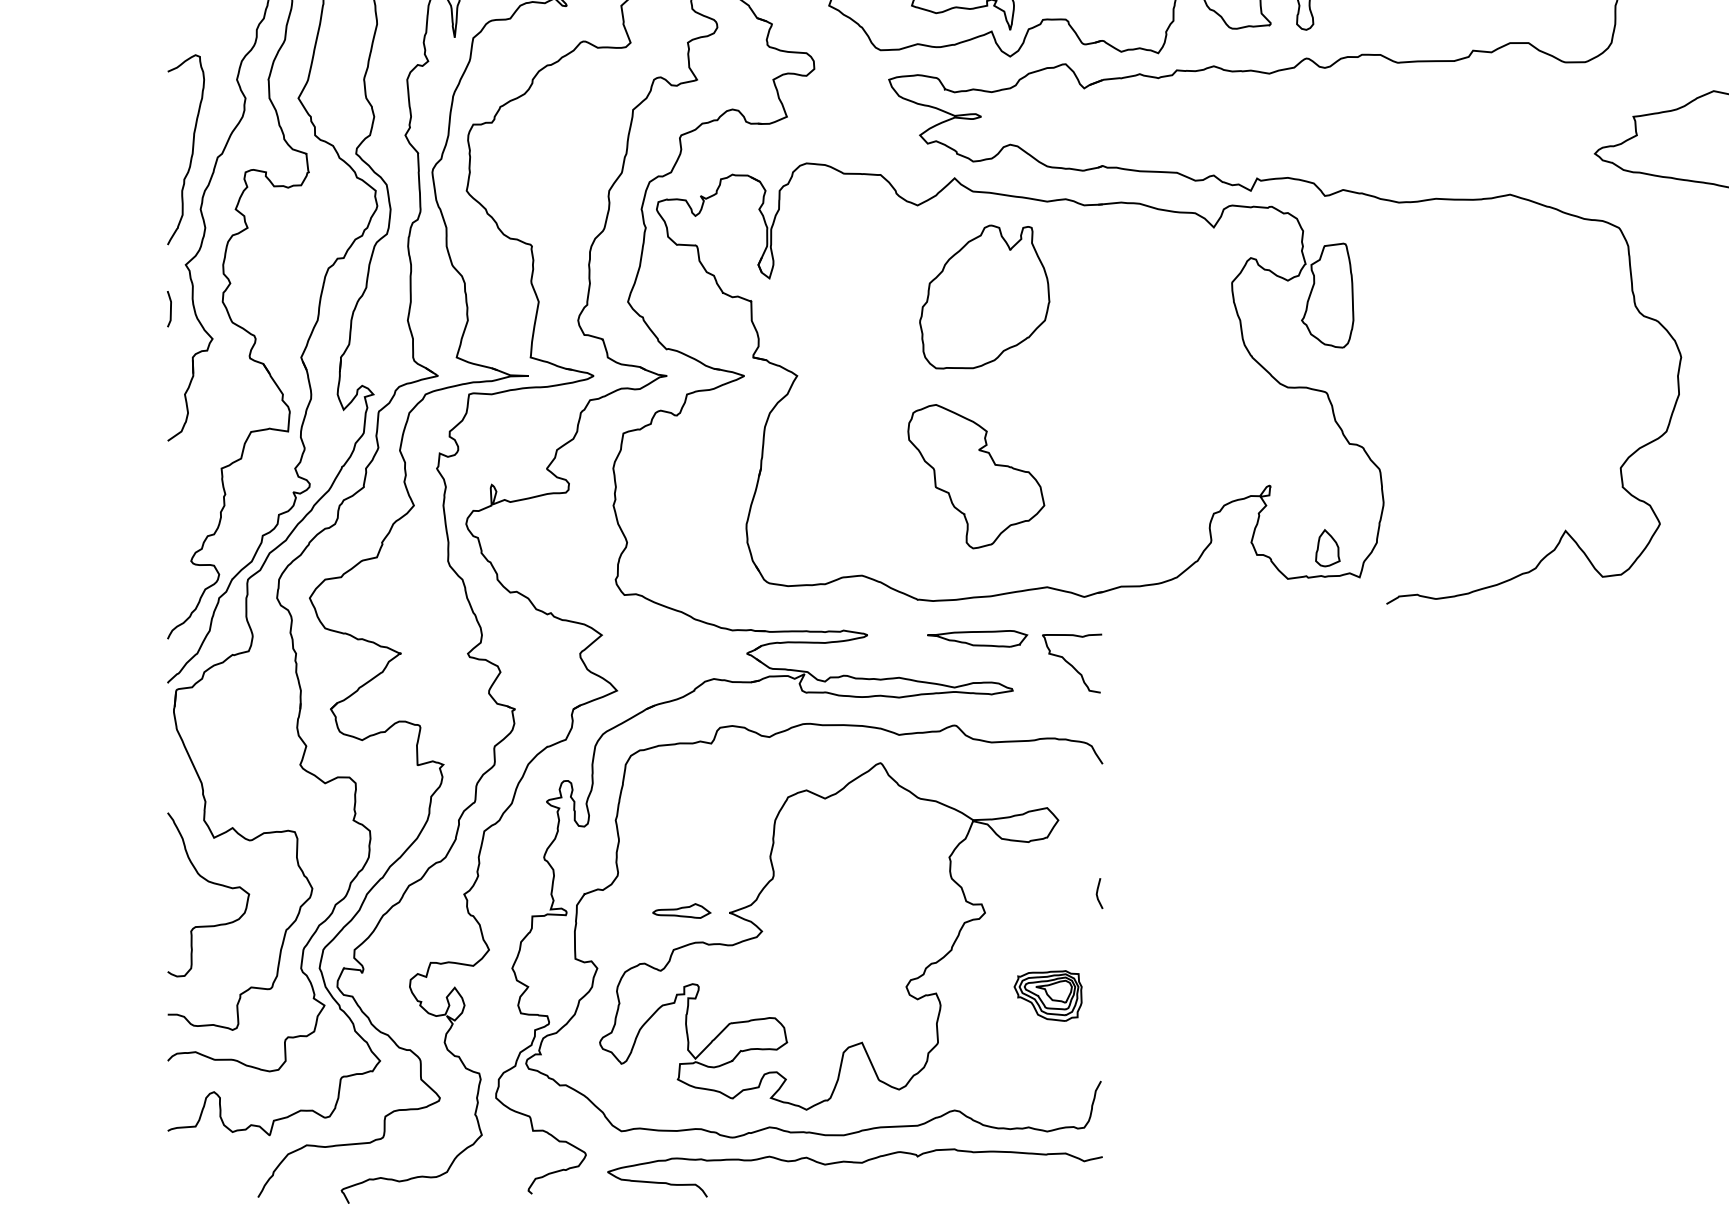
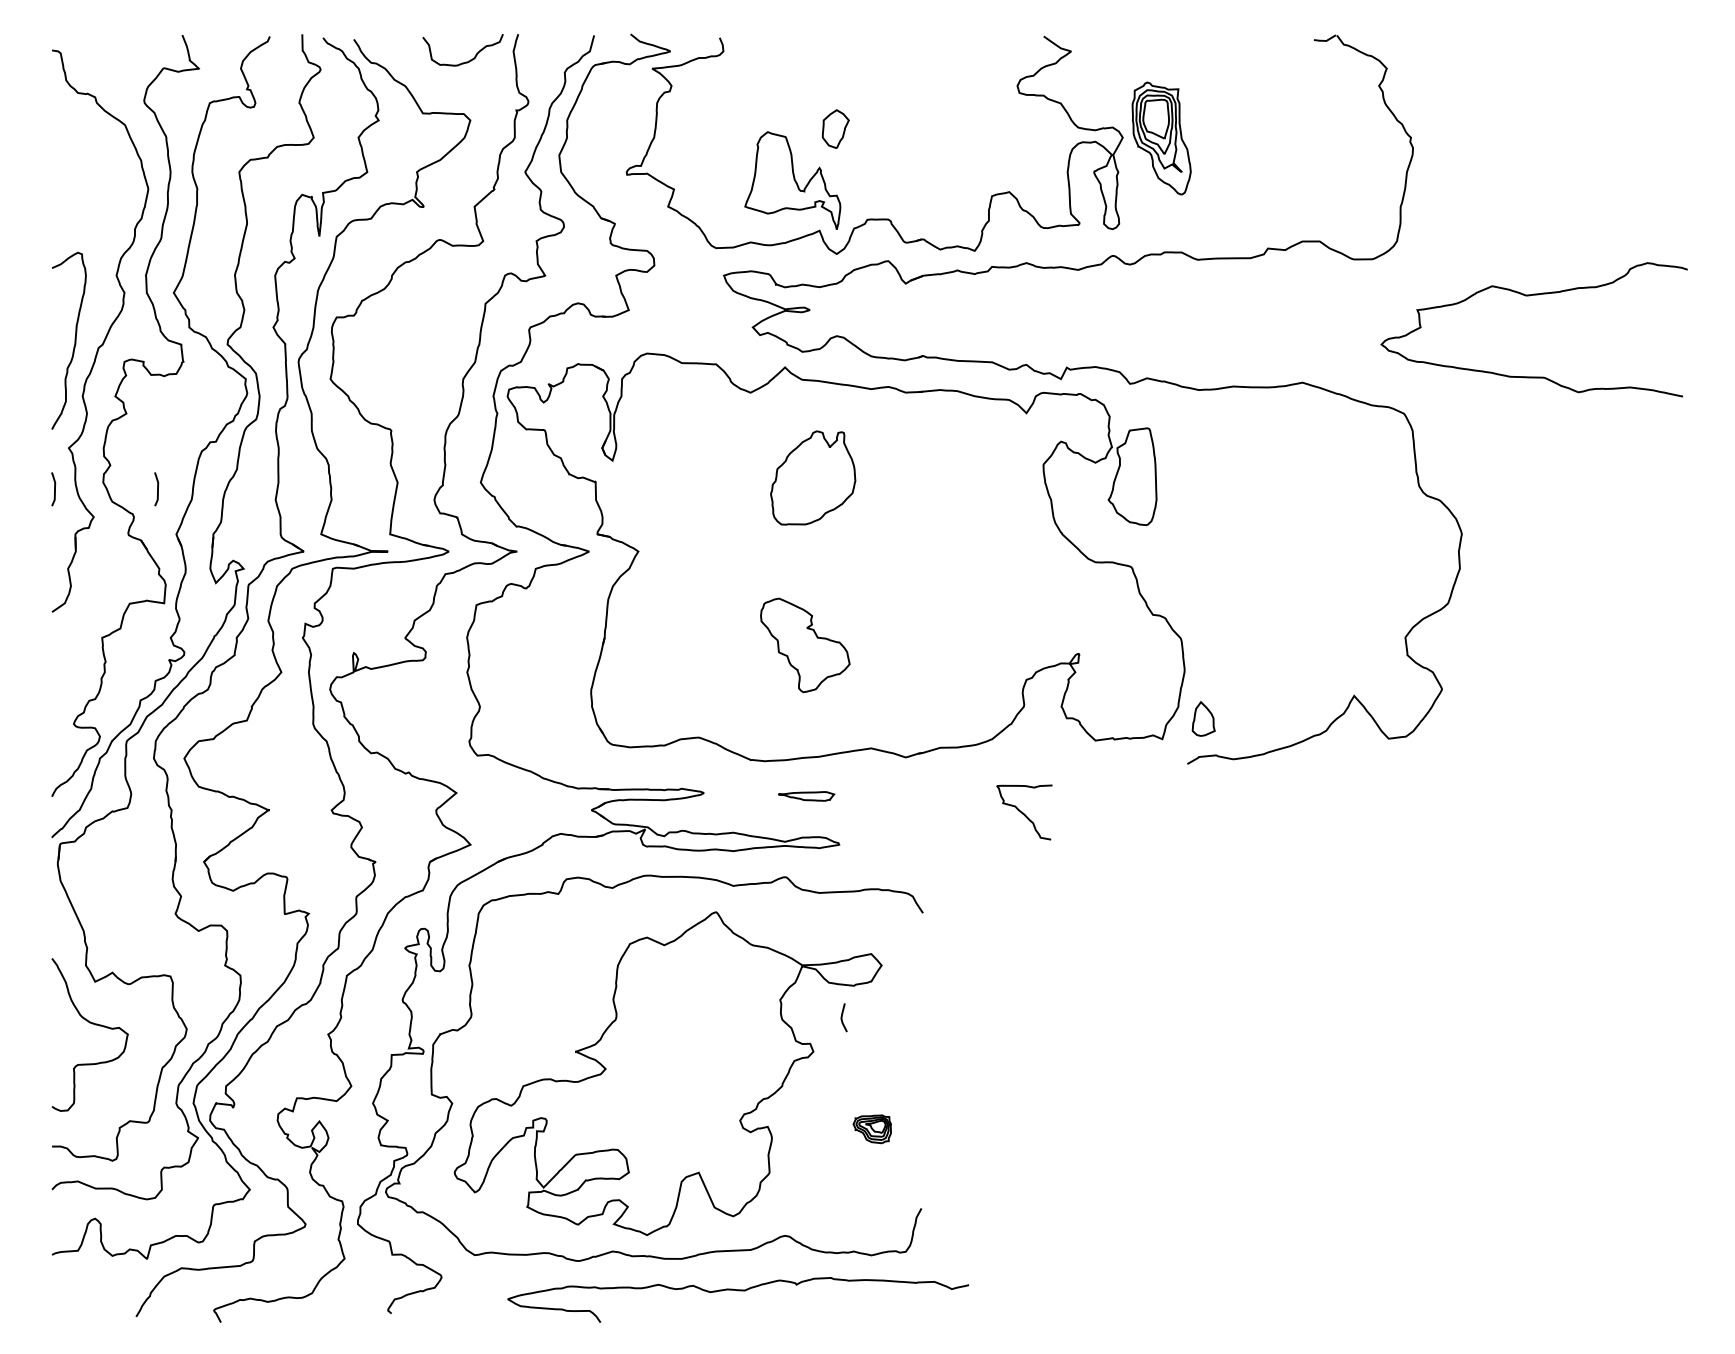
part: (985, 296) -> (813, 477), size x0.7
curve: (280, 309) -> (157, 489), added
part: (976, 476) -> (805, 645), size x0.7
part: (1327, 547) -> (1203, 718), moved
part: (977, 638) -> (806, 796), size x0.6
curve: (1071, 663) -> (1023, 812), moved
line: (1097, 893) -> (842, 1017), moved
part: (681, 910) -> (530, 1049), removed
part: (1048, 996) -> (872, 1129), size x0.6
curve: (855, 1163) -> (738, 1291), moved

